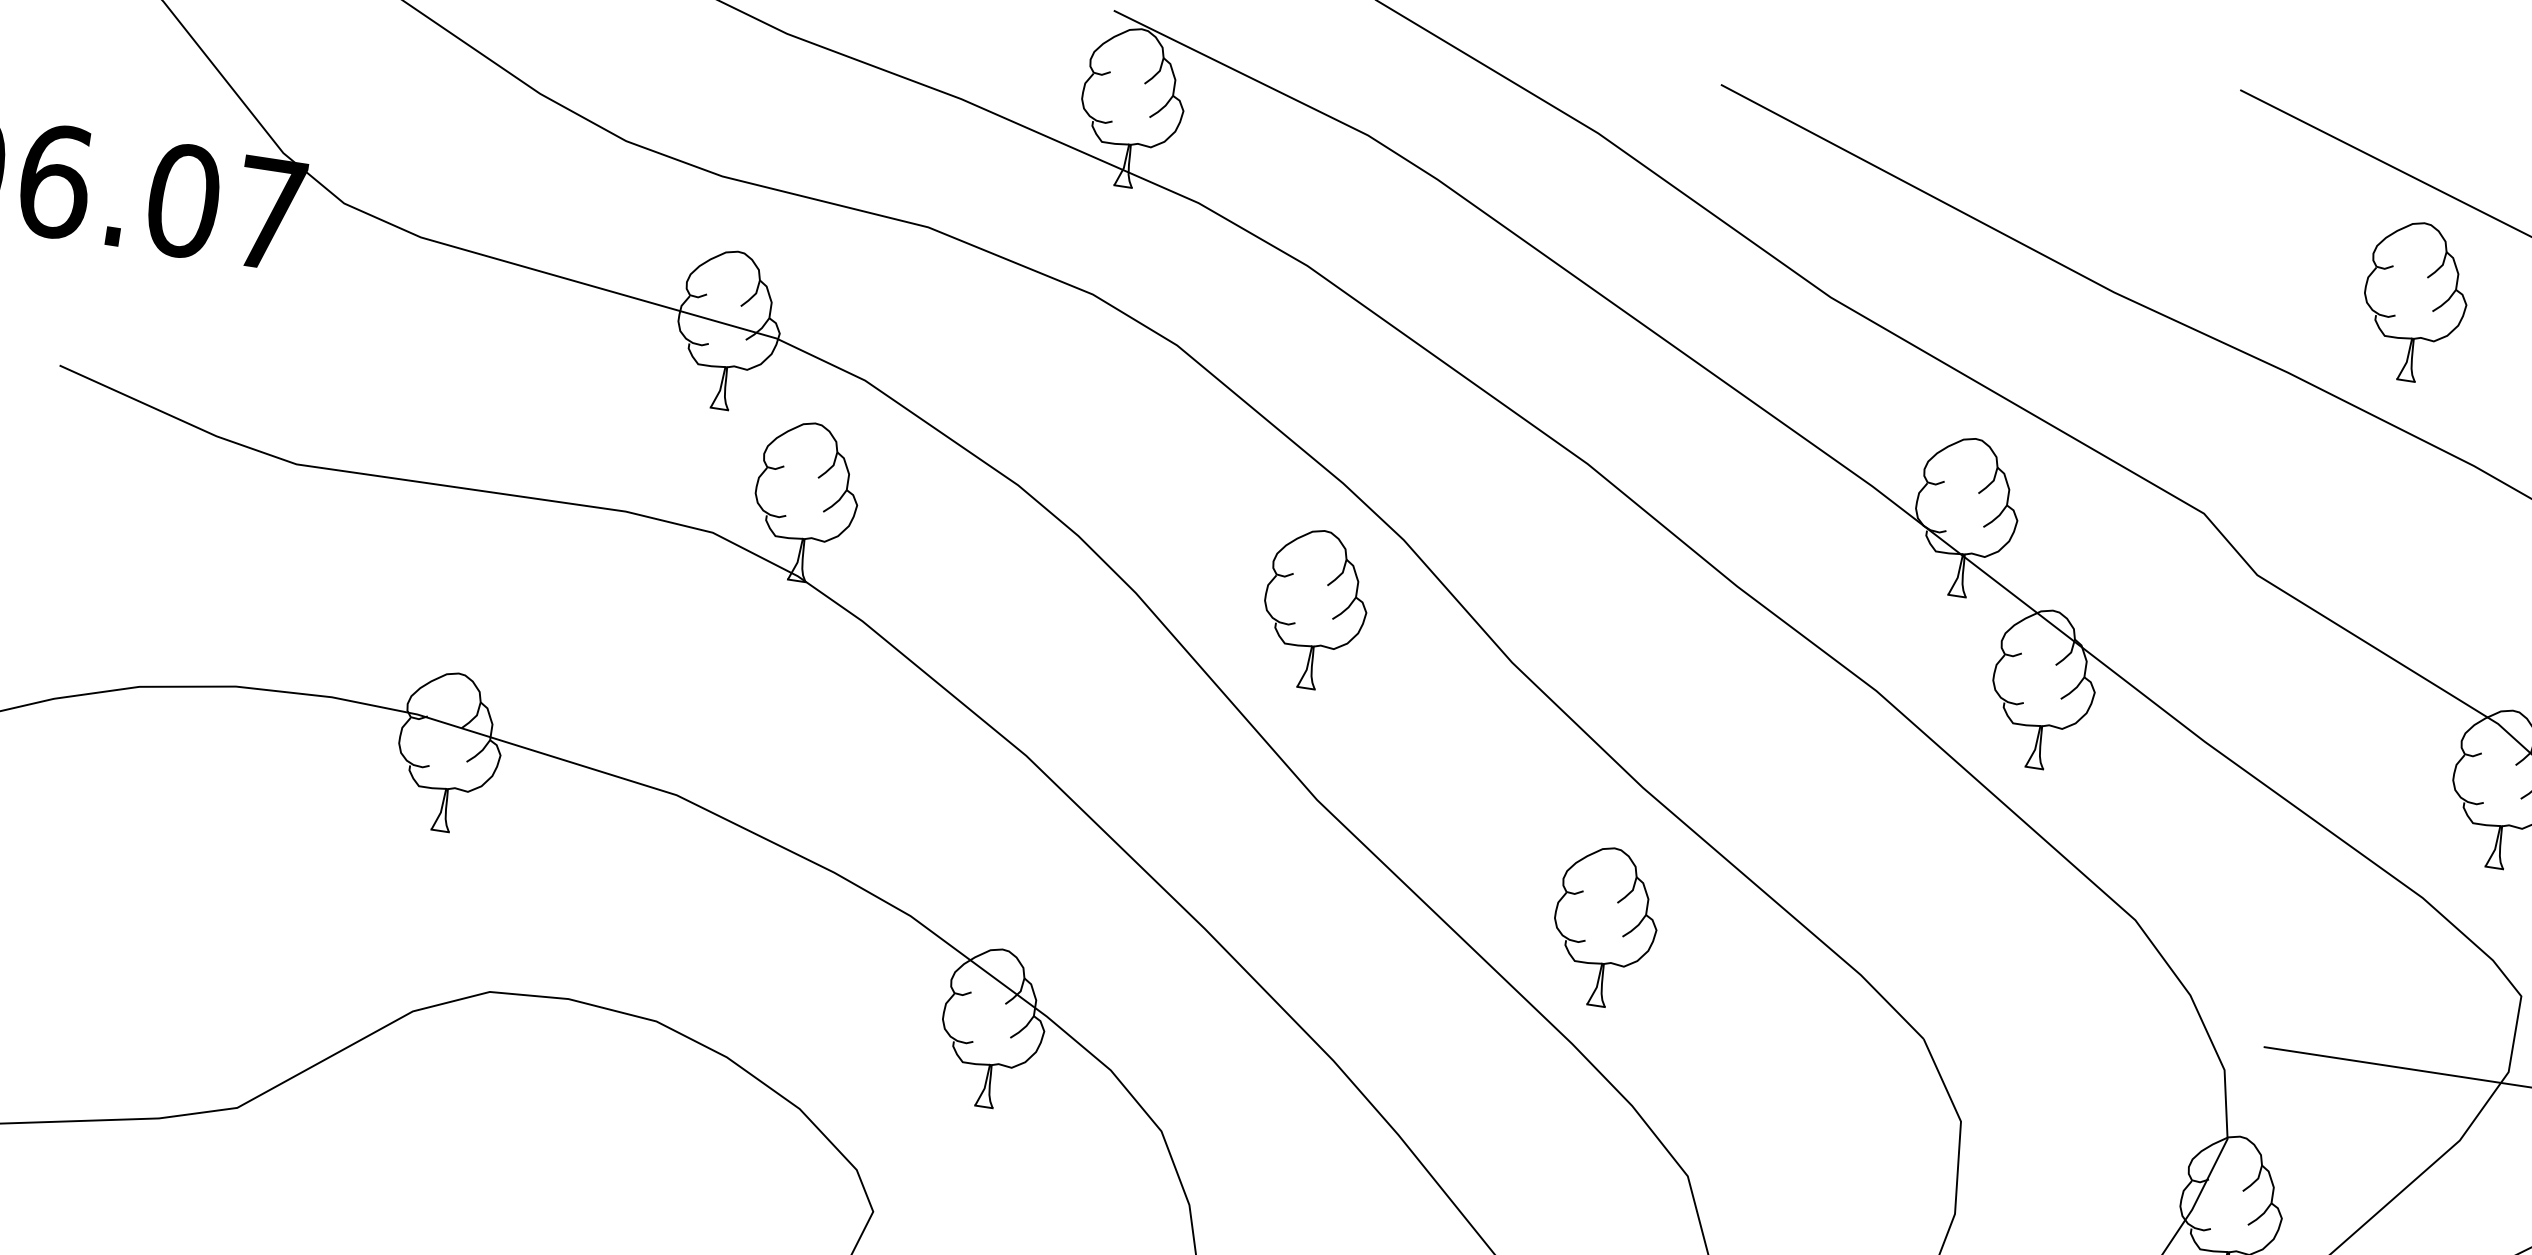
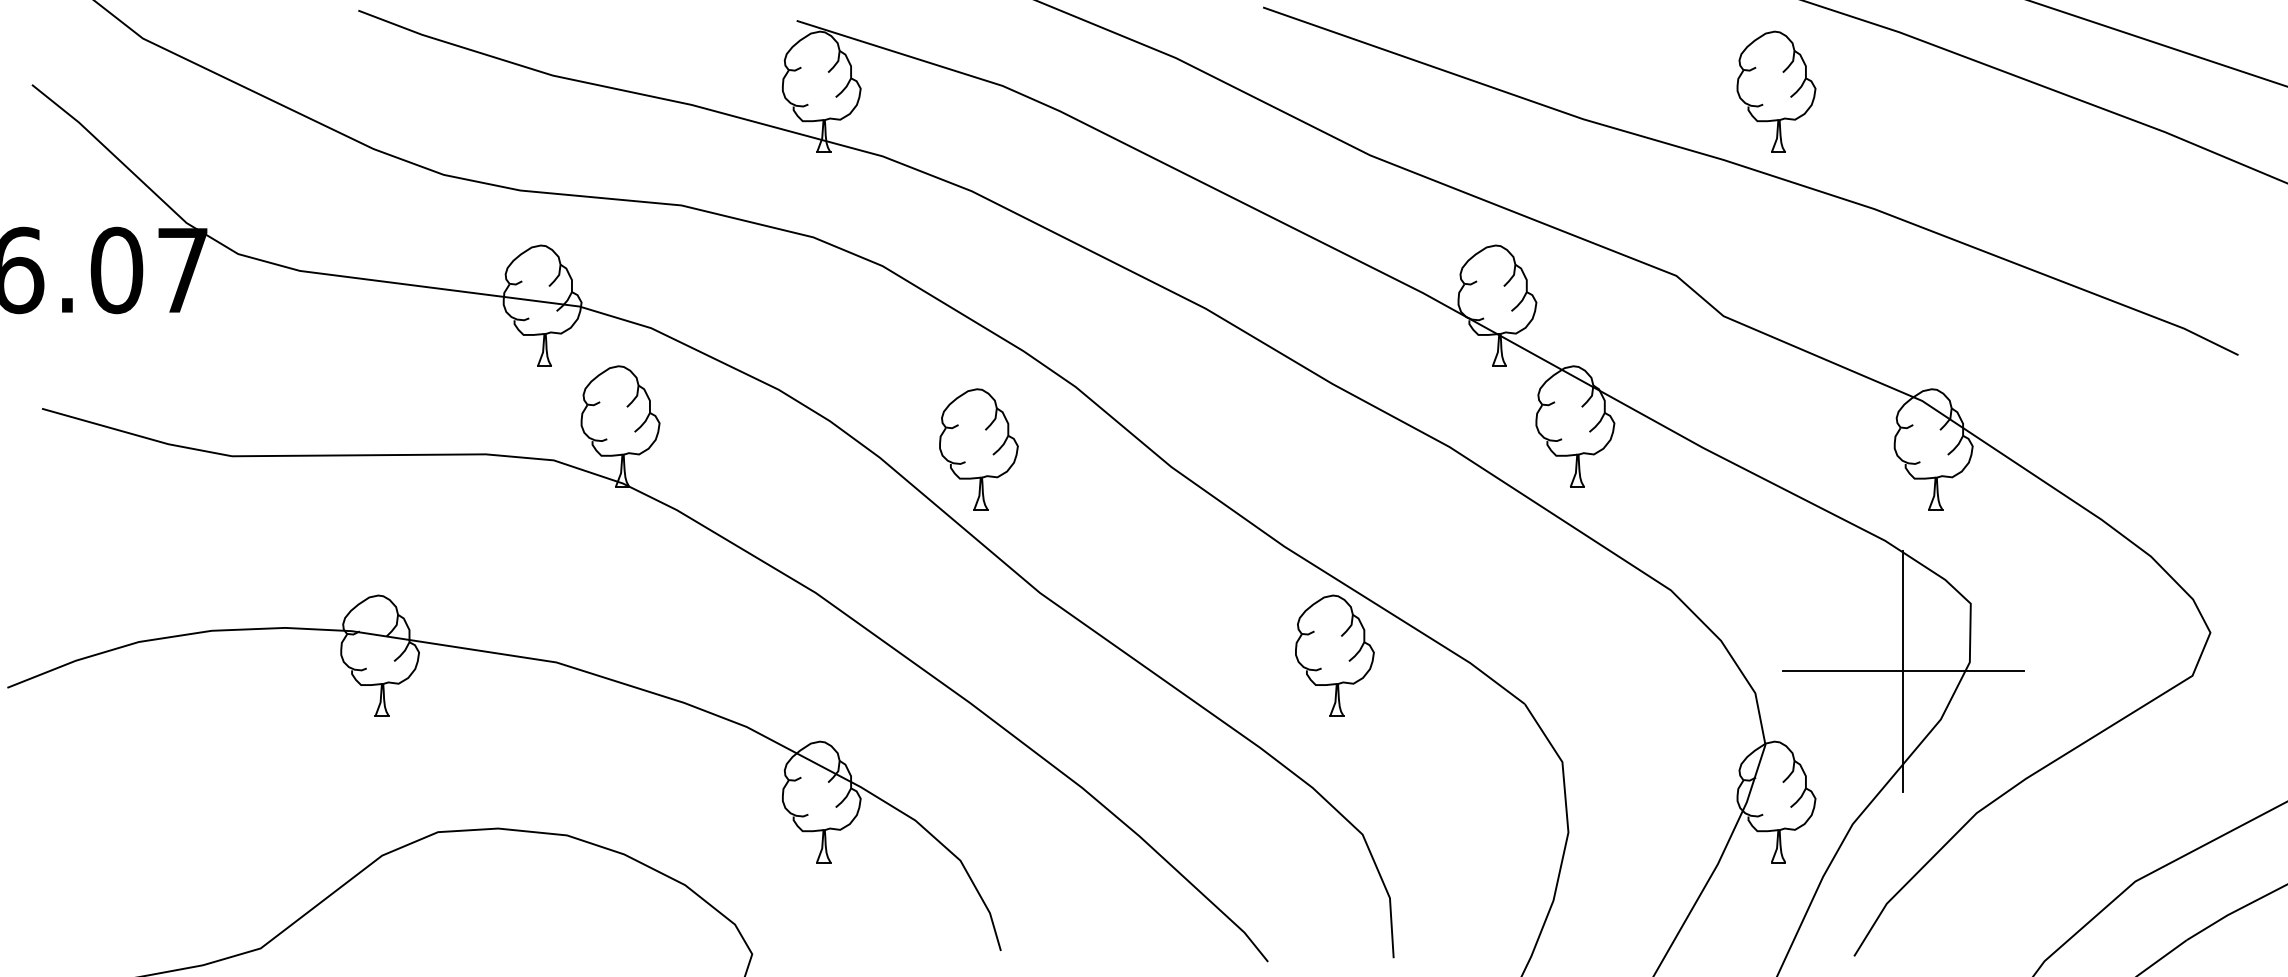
part: (2415, 301) -> (1776, 91), moved
part: (1314, 609) -> (978, 449), moved
part: (1604, 926) -> (1334, 655), moved
line: (2420, 1070) -> (1903, 671), added

